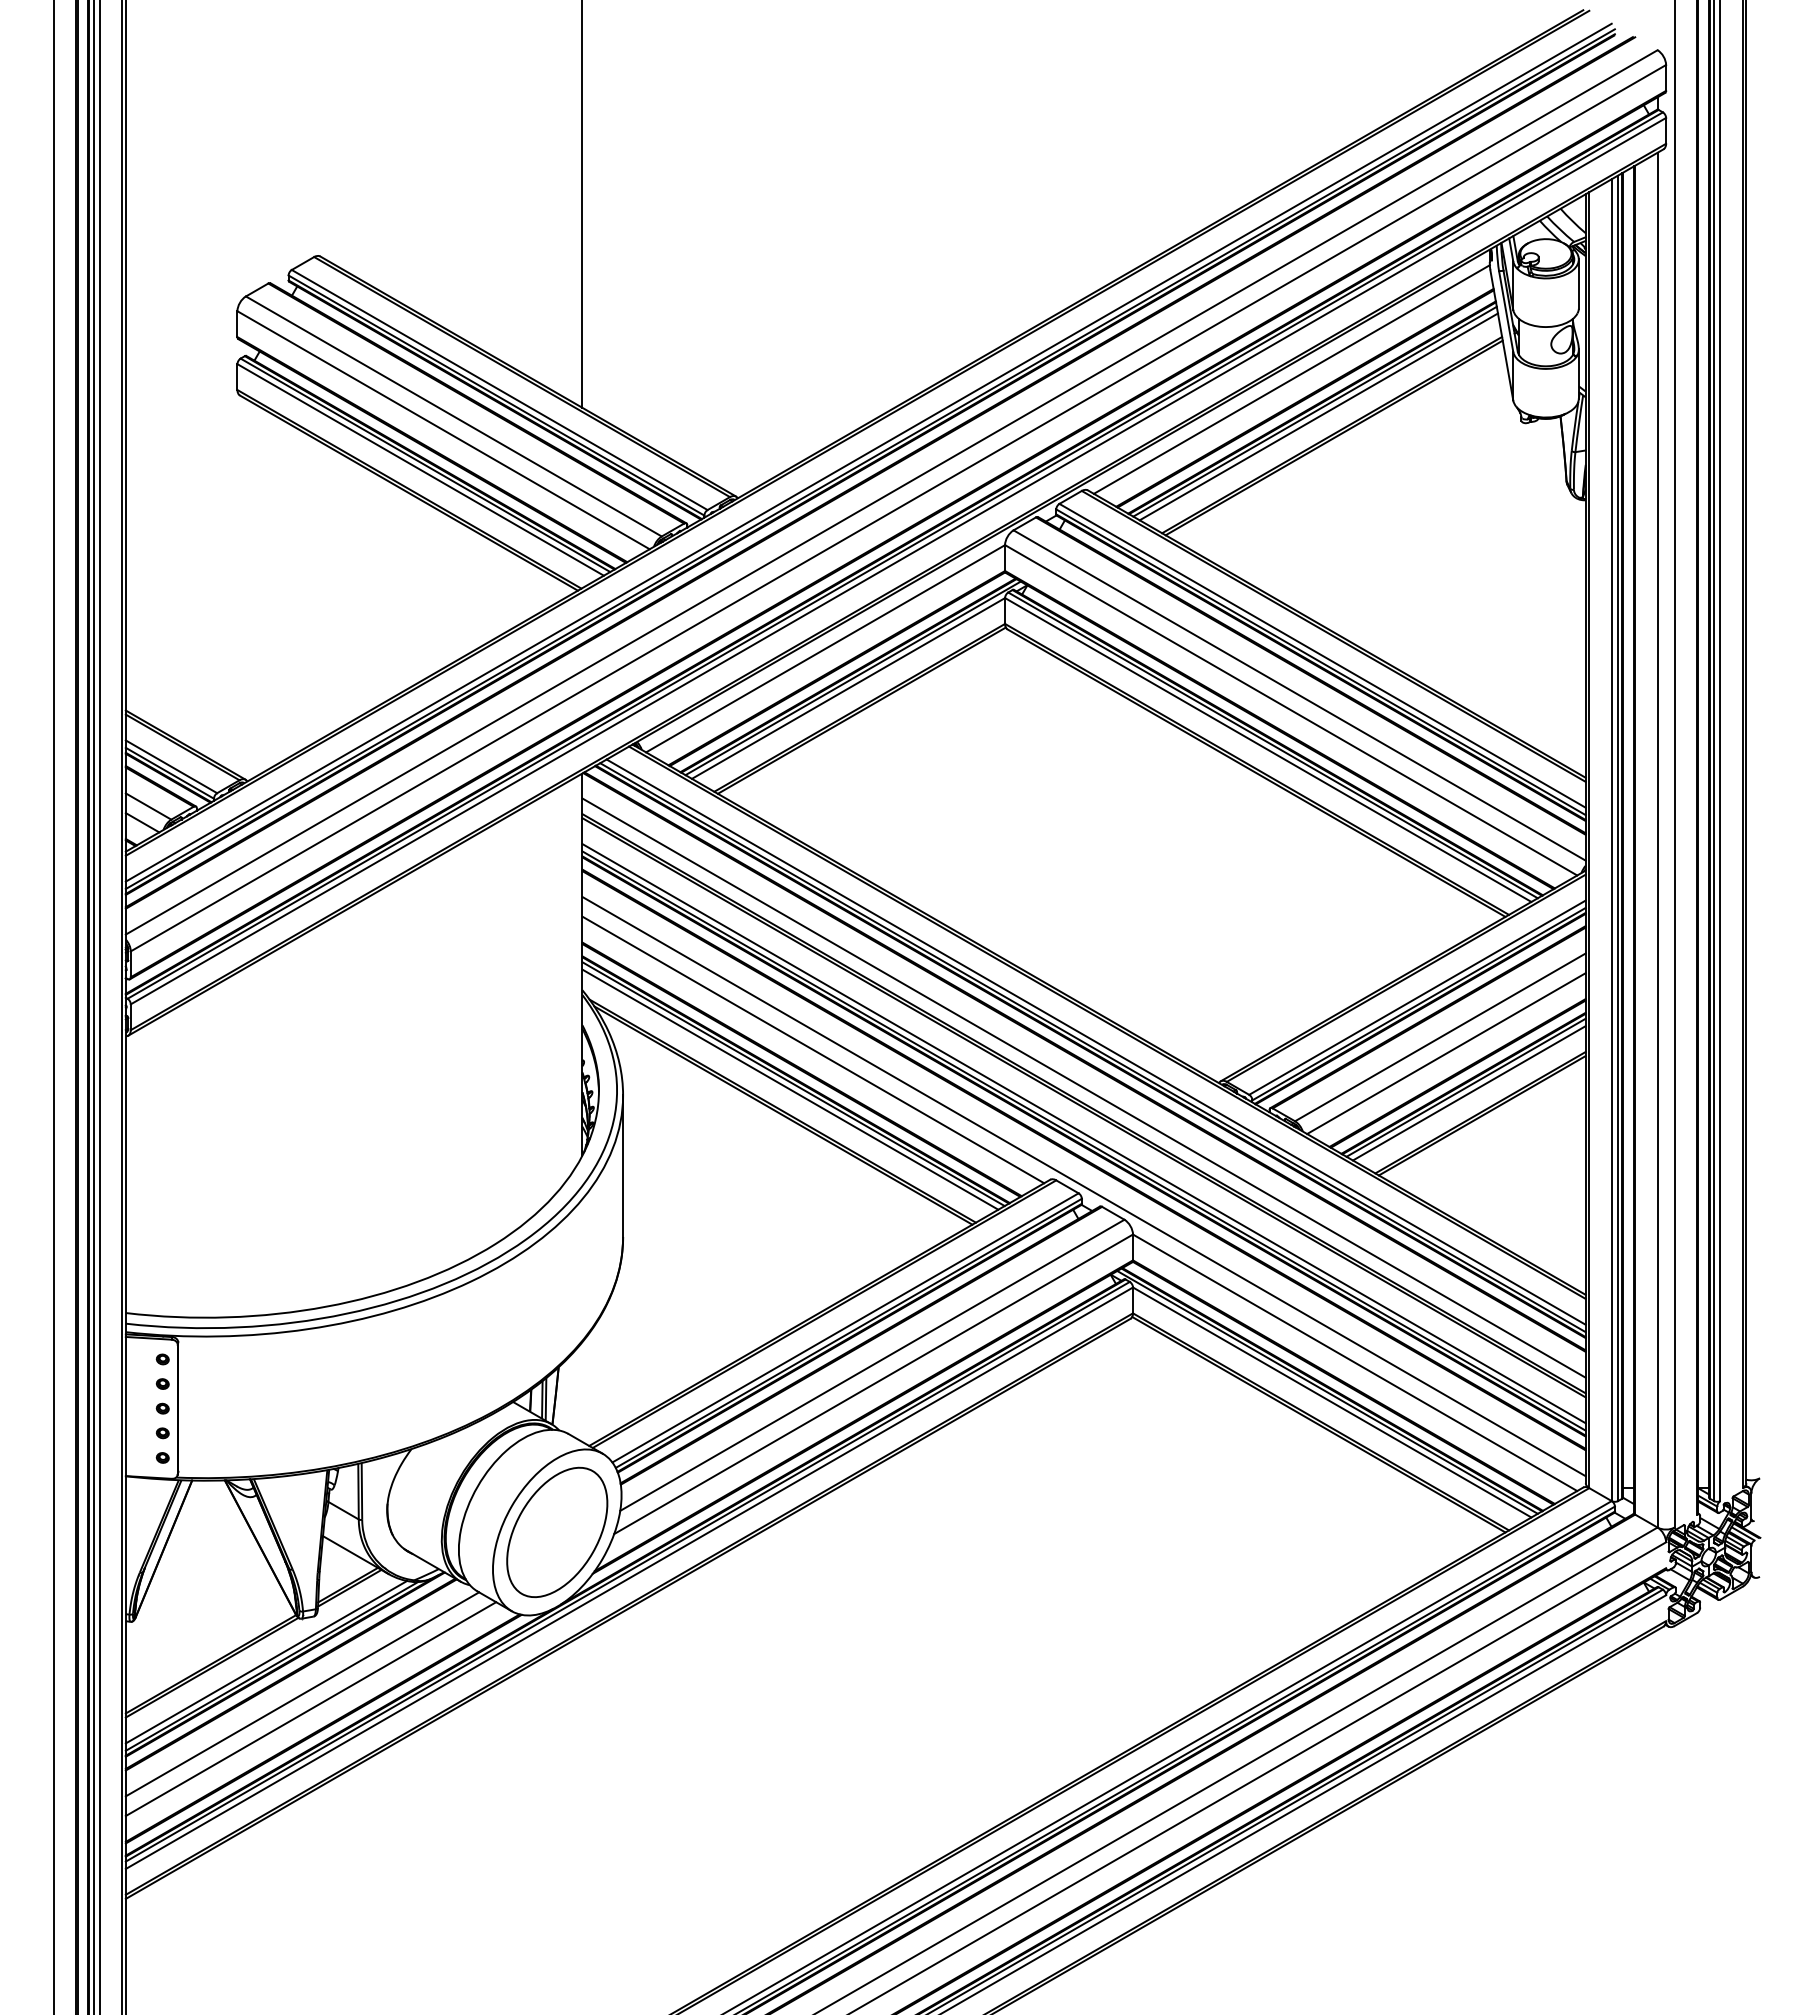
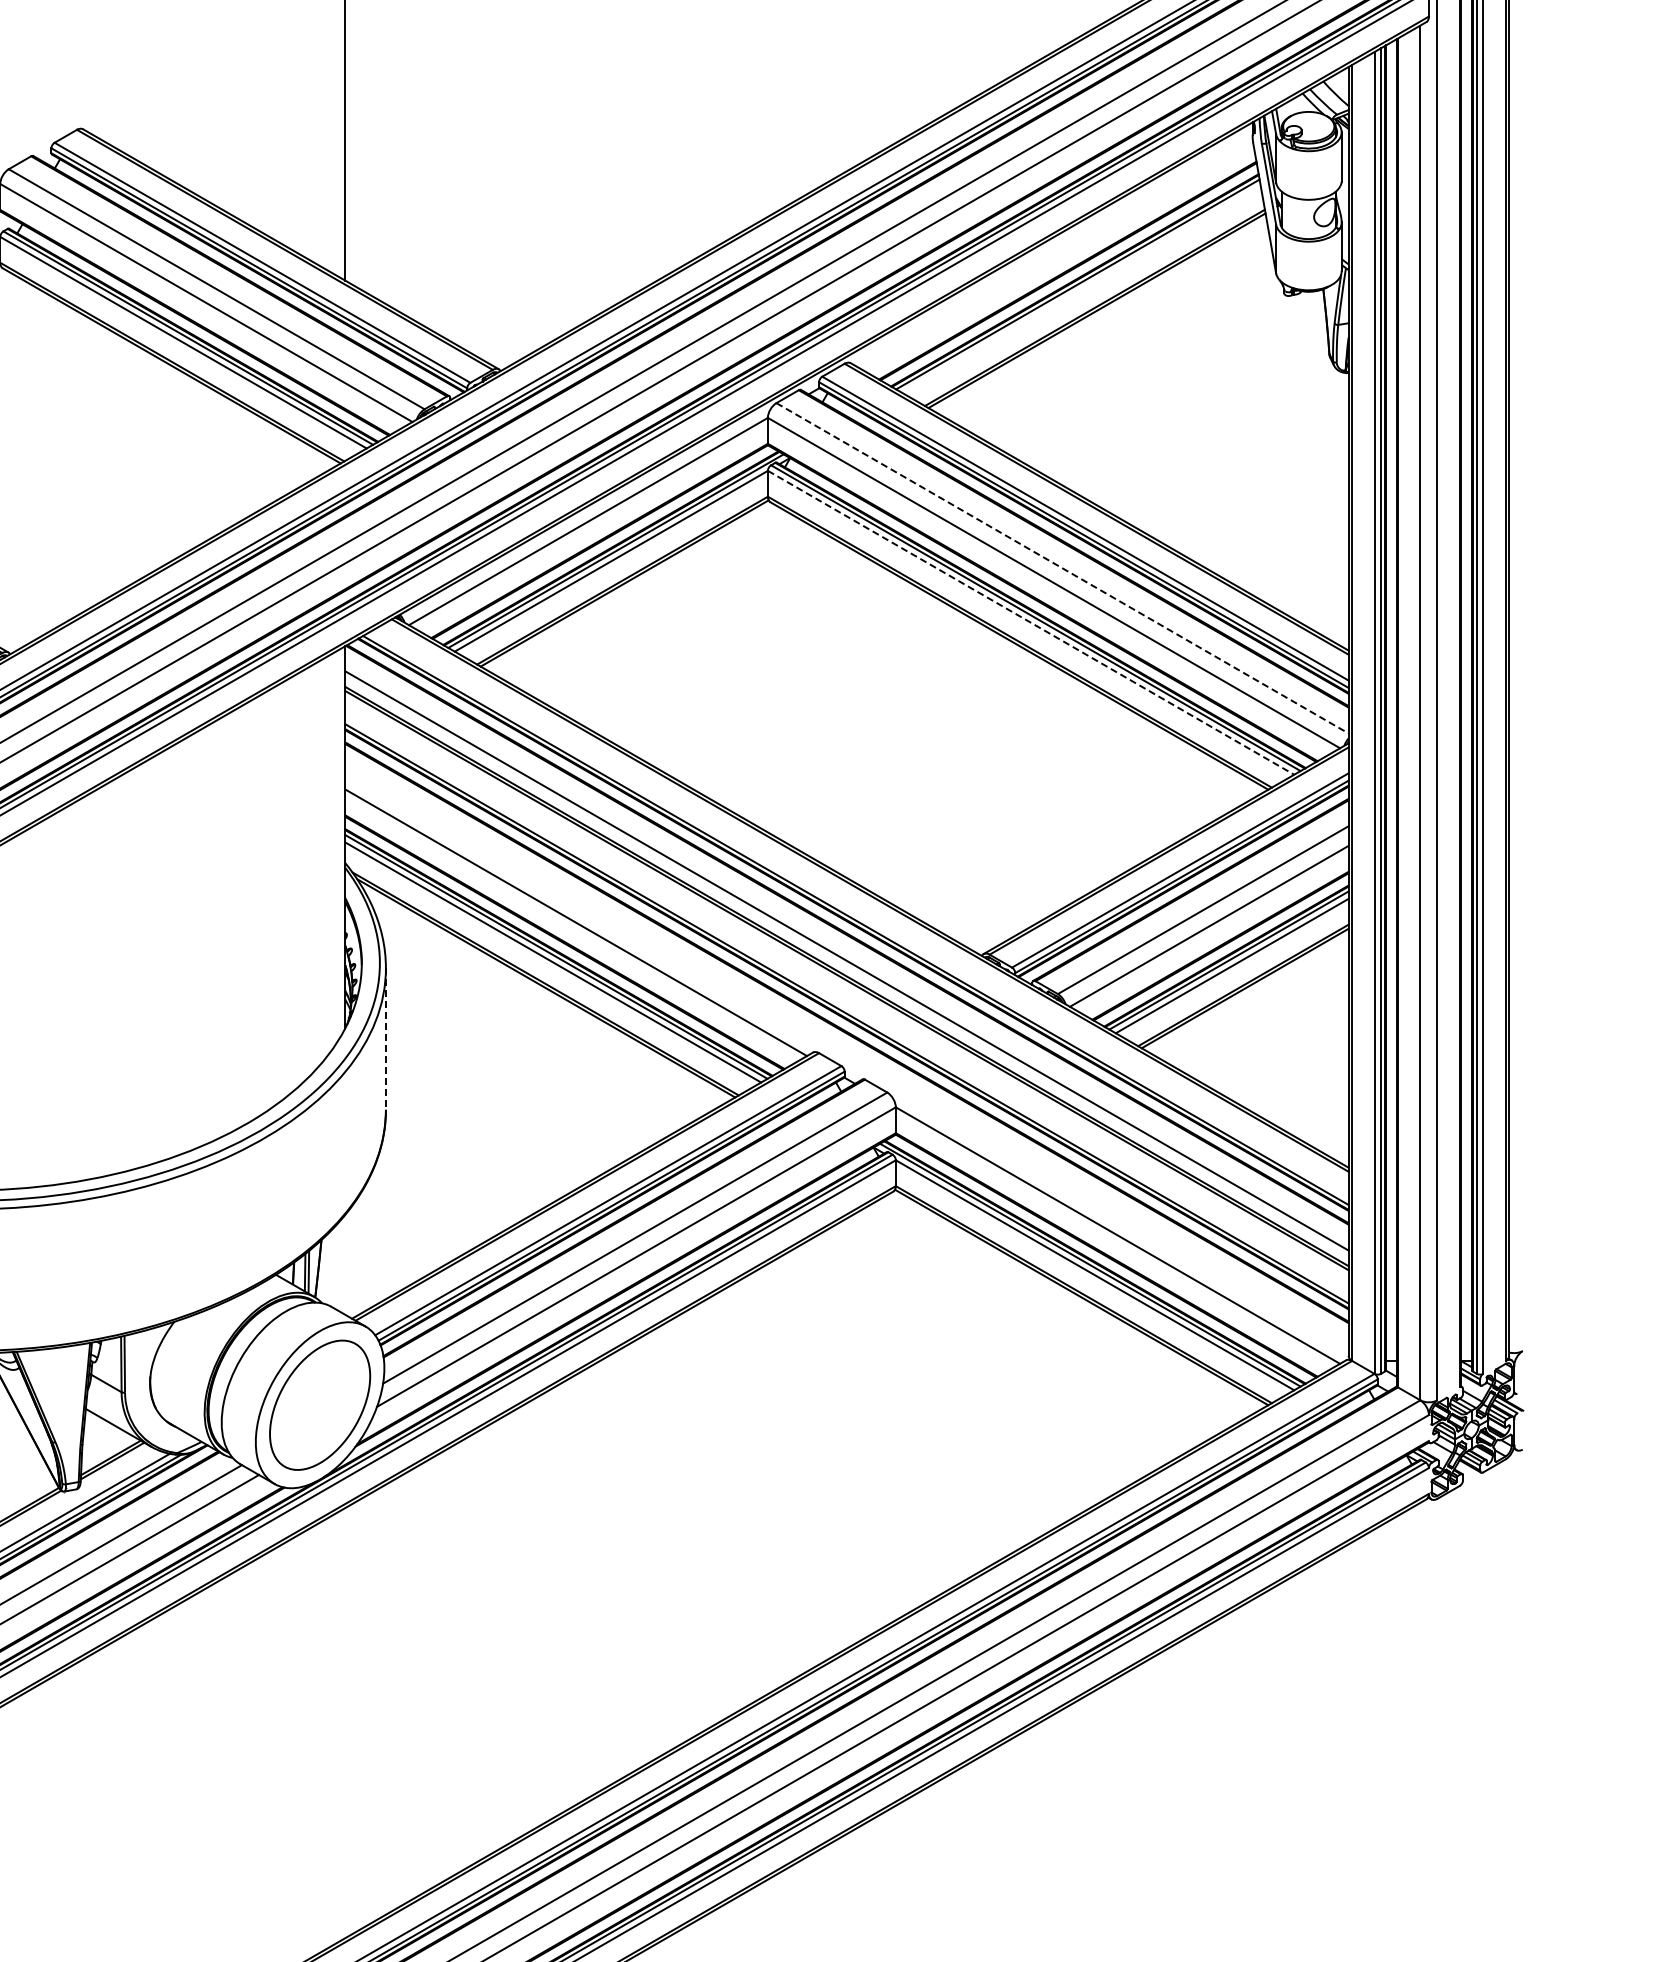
line: (1291, 379) -> (1054, 252), removed
line: (1318, 416) -> (1081, 289), removed
line: (1300, 695) -> (1063, 568), solid -> dashed
line: (1268, 750) -> (1031, 623), solid -> dashed
line: (1095, 1041) -> (858, 914), removed
line: (1083, 1133) -> (846, 1006), removed
line: (623, 1166) -> (386, 1039), solid -> dashed
line: (1083, 1186) -> (846, 1059), removed

